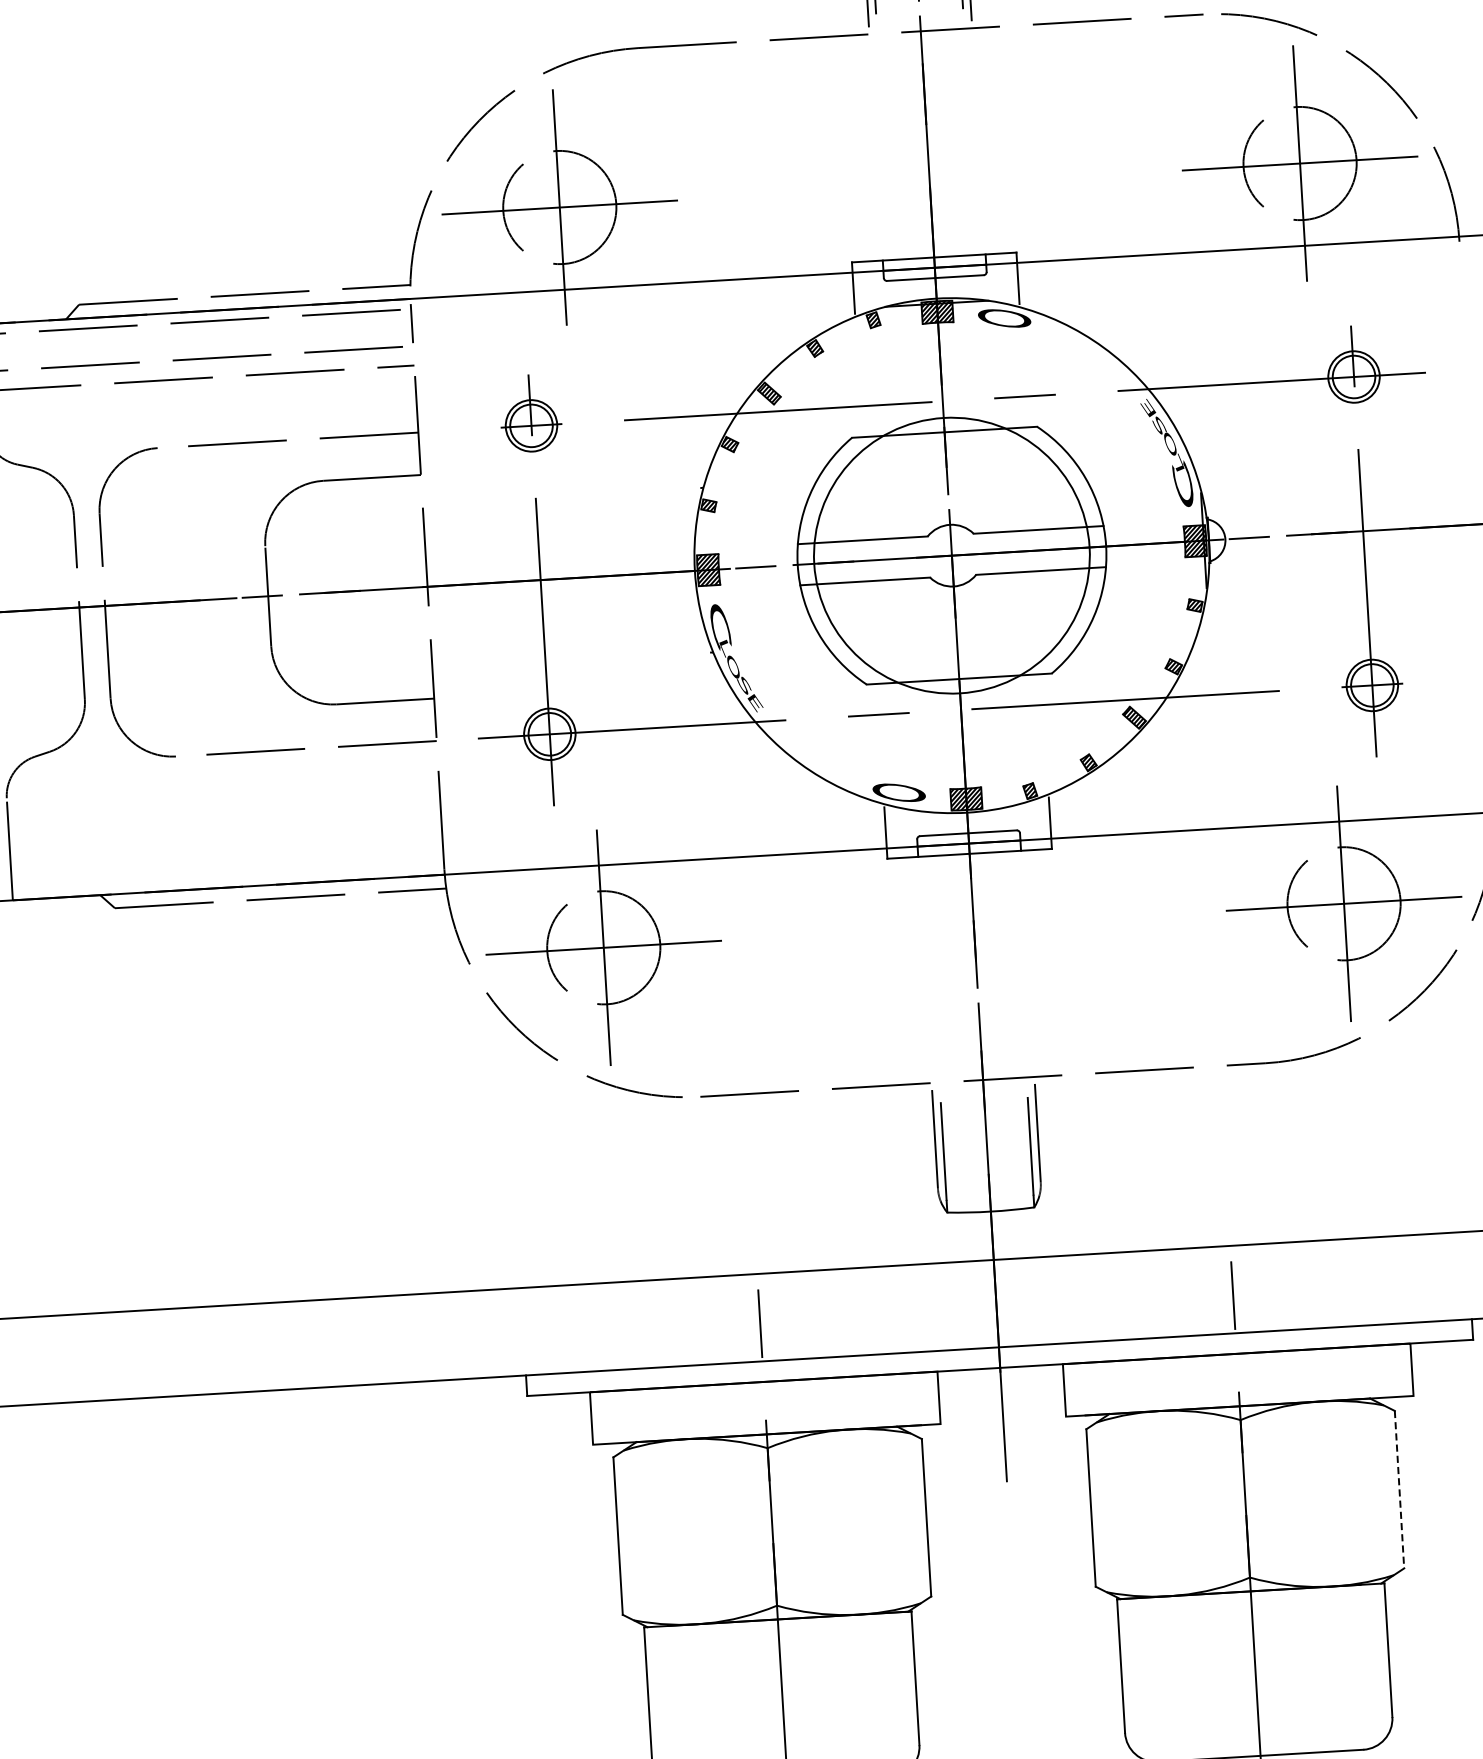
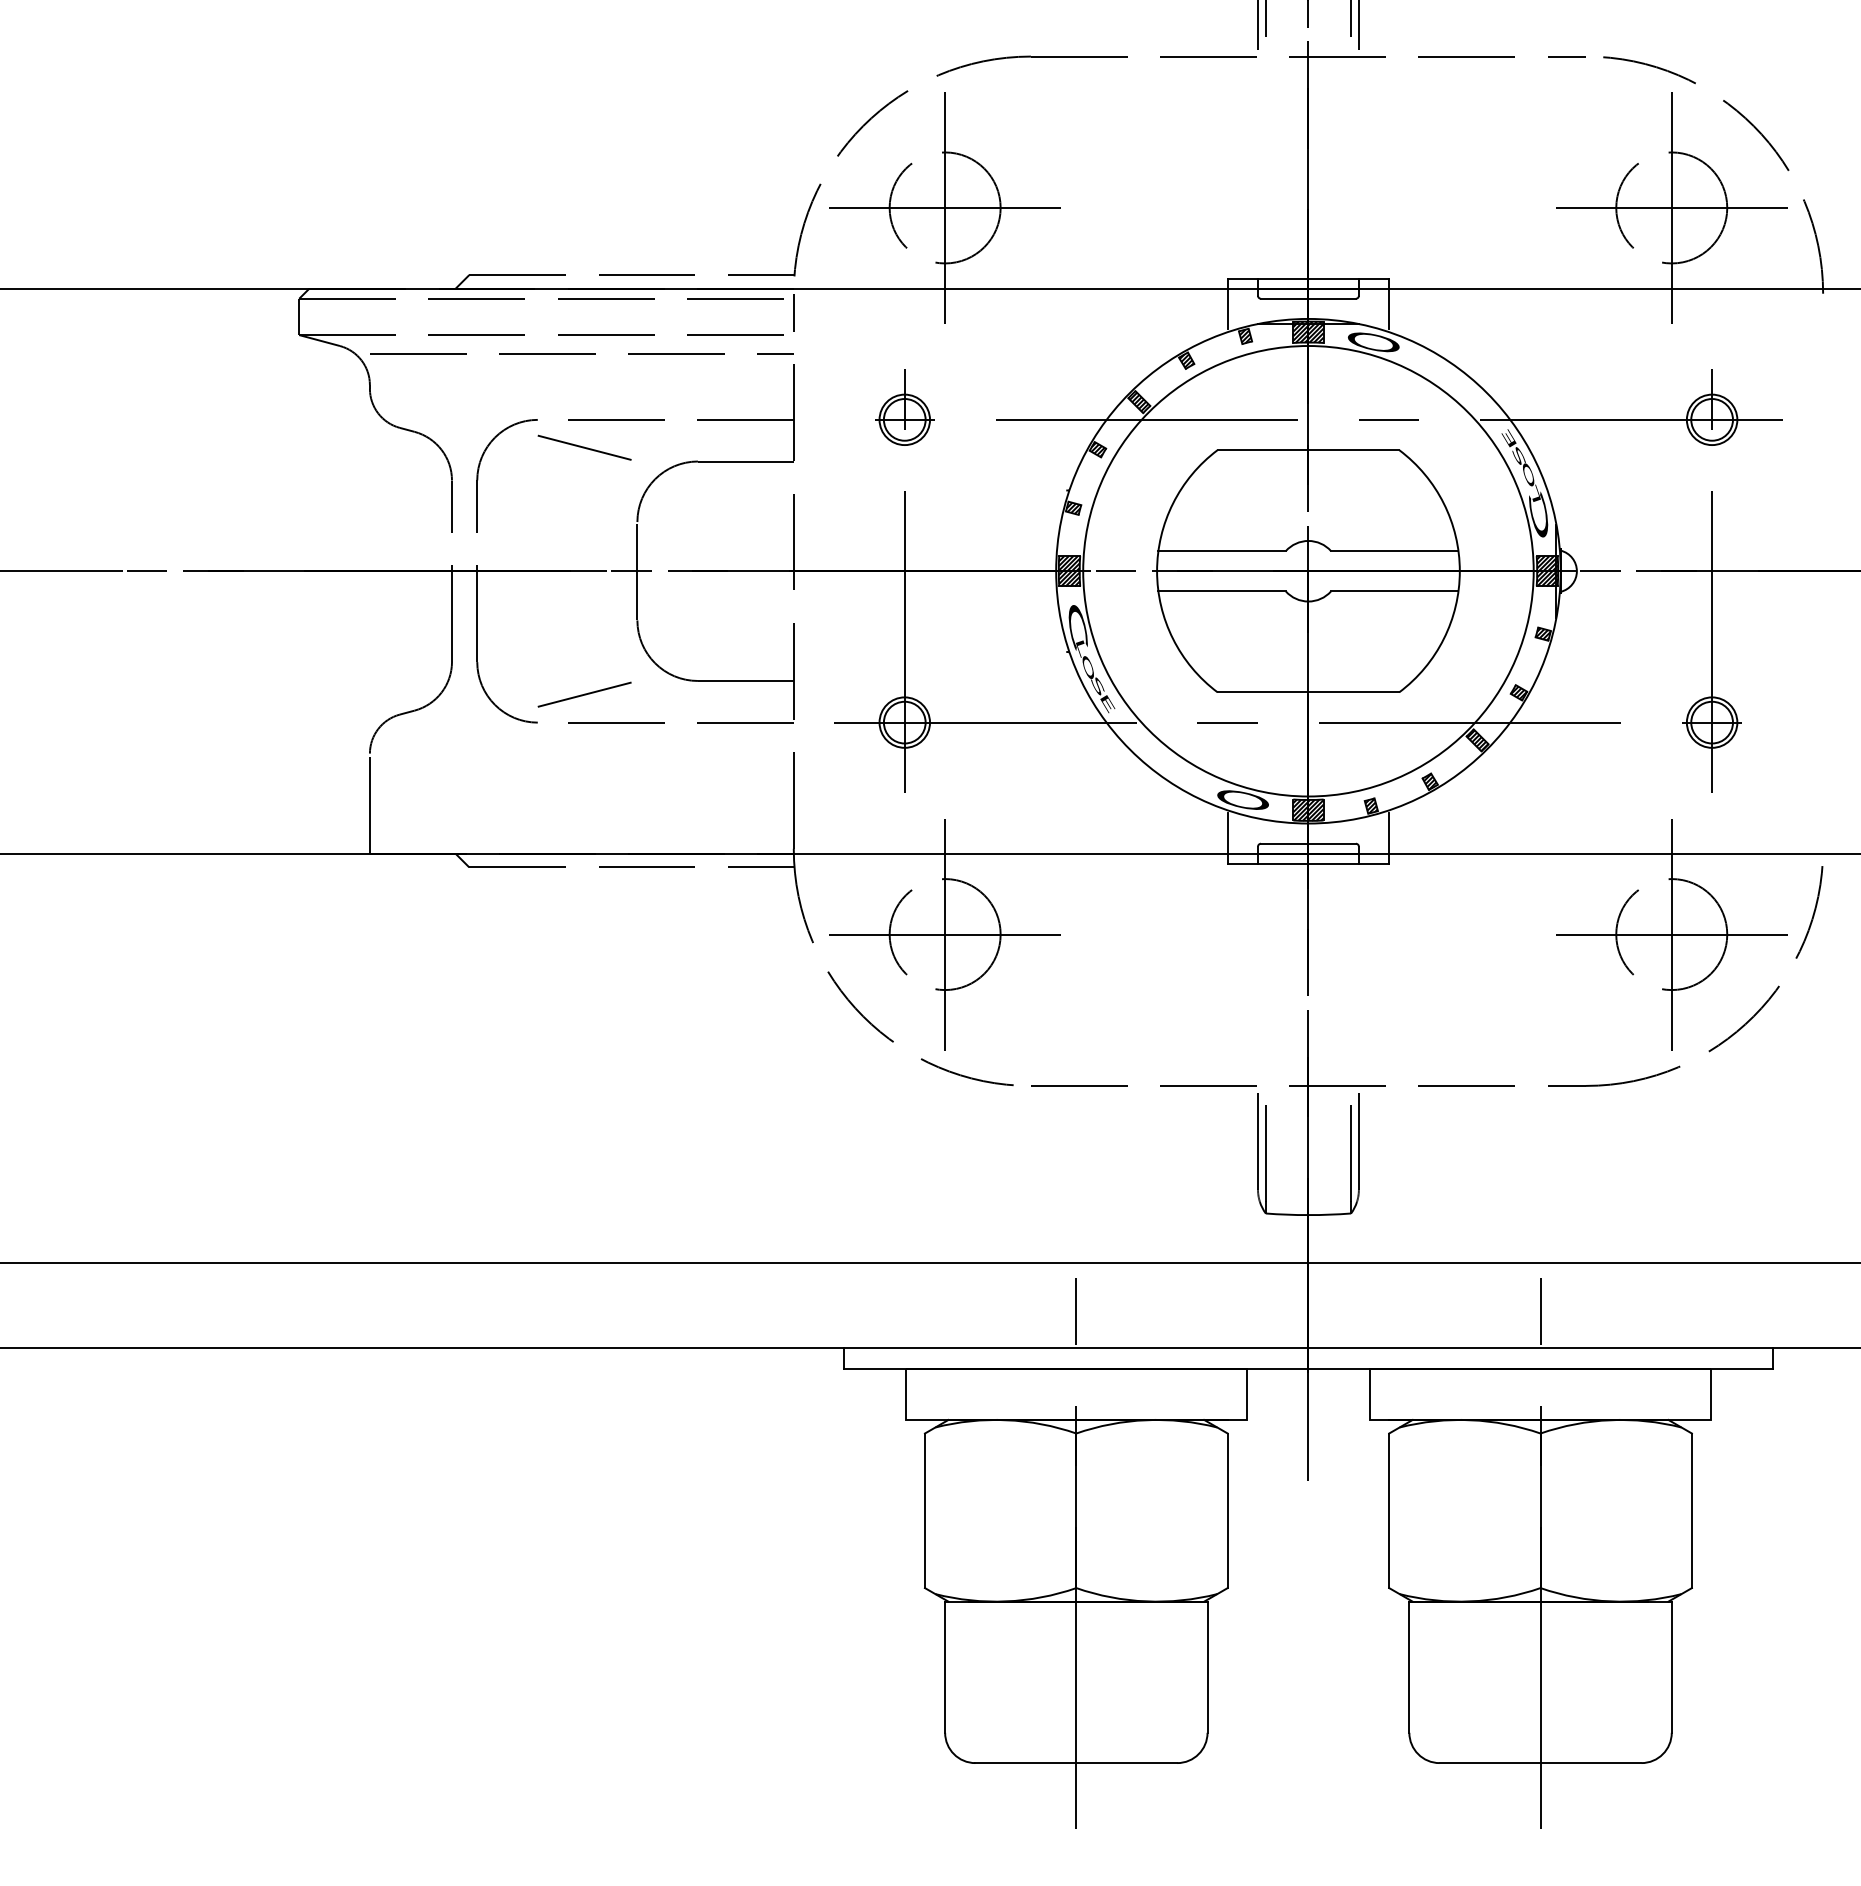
line: (209, 474) -> (587, 448), added
circle: (951, 555) -> (1308, 571), size x1.67
line: (224, 723) -> (587, 693), added
line: (1399, 1490) -> (1691, 1511), dashed -> solid

